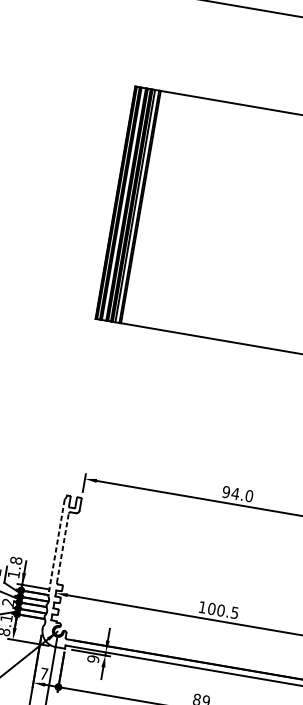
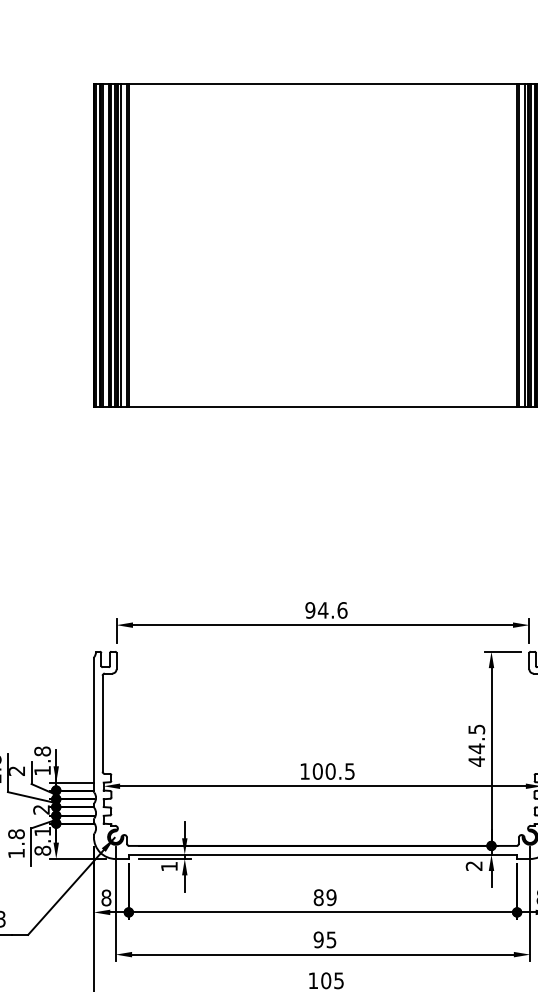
text: (249, 496) -> (342, 610), 94.0 -> 94.6
line: (56, 547) -> (93, 724), dashed -> solid
line: (62, 547) -> (102, 723), dashed -> solid
text: (93, 659) -> (169, 866), 9 -> 1
text: (44, 673) -> (106, 897), 7 -> 8

